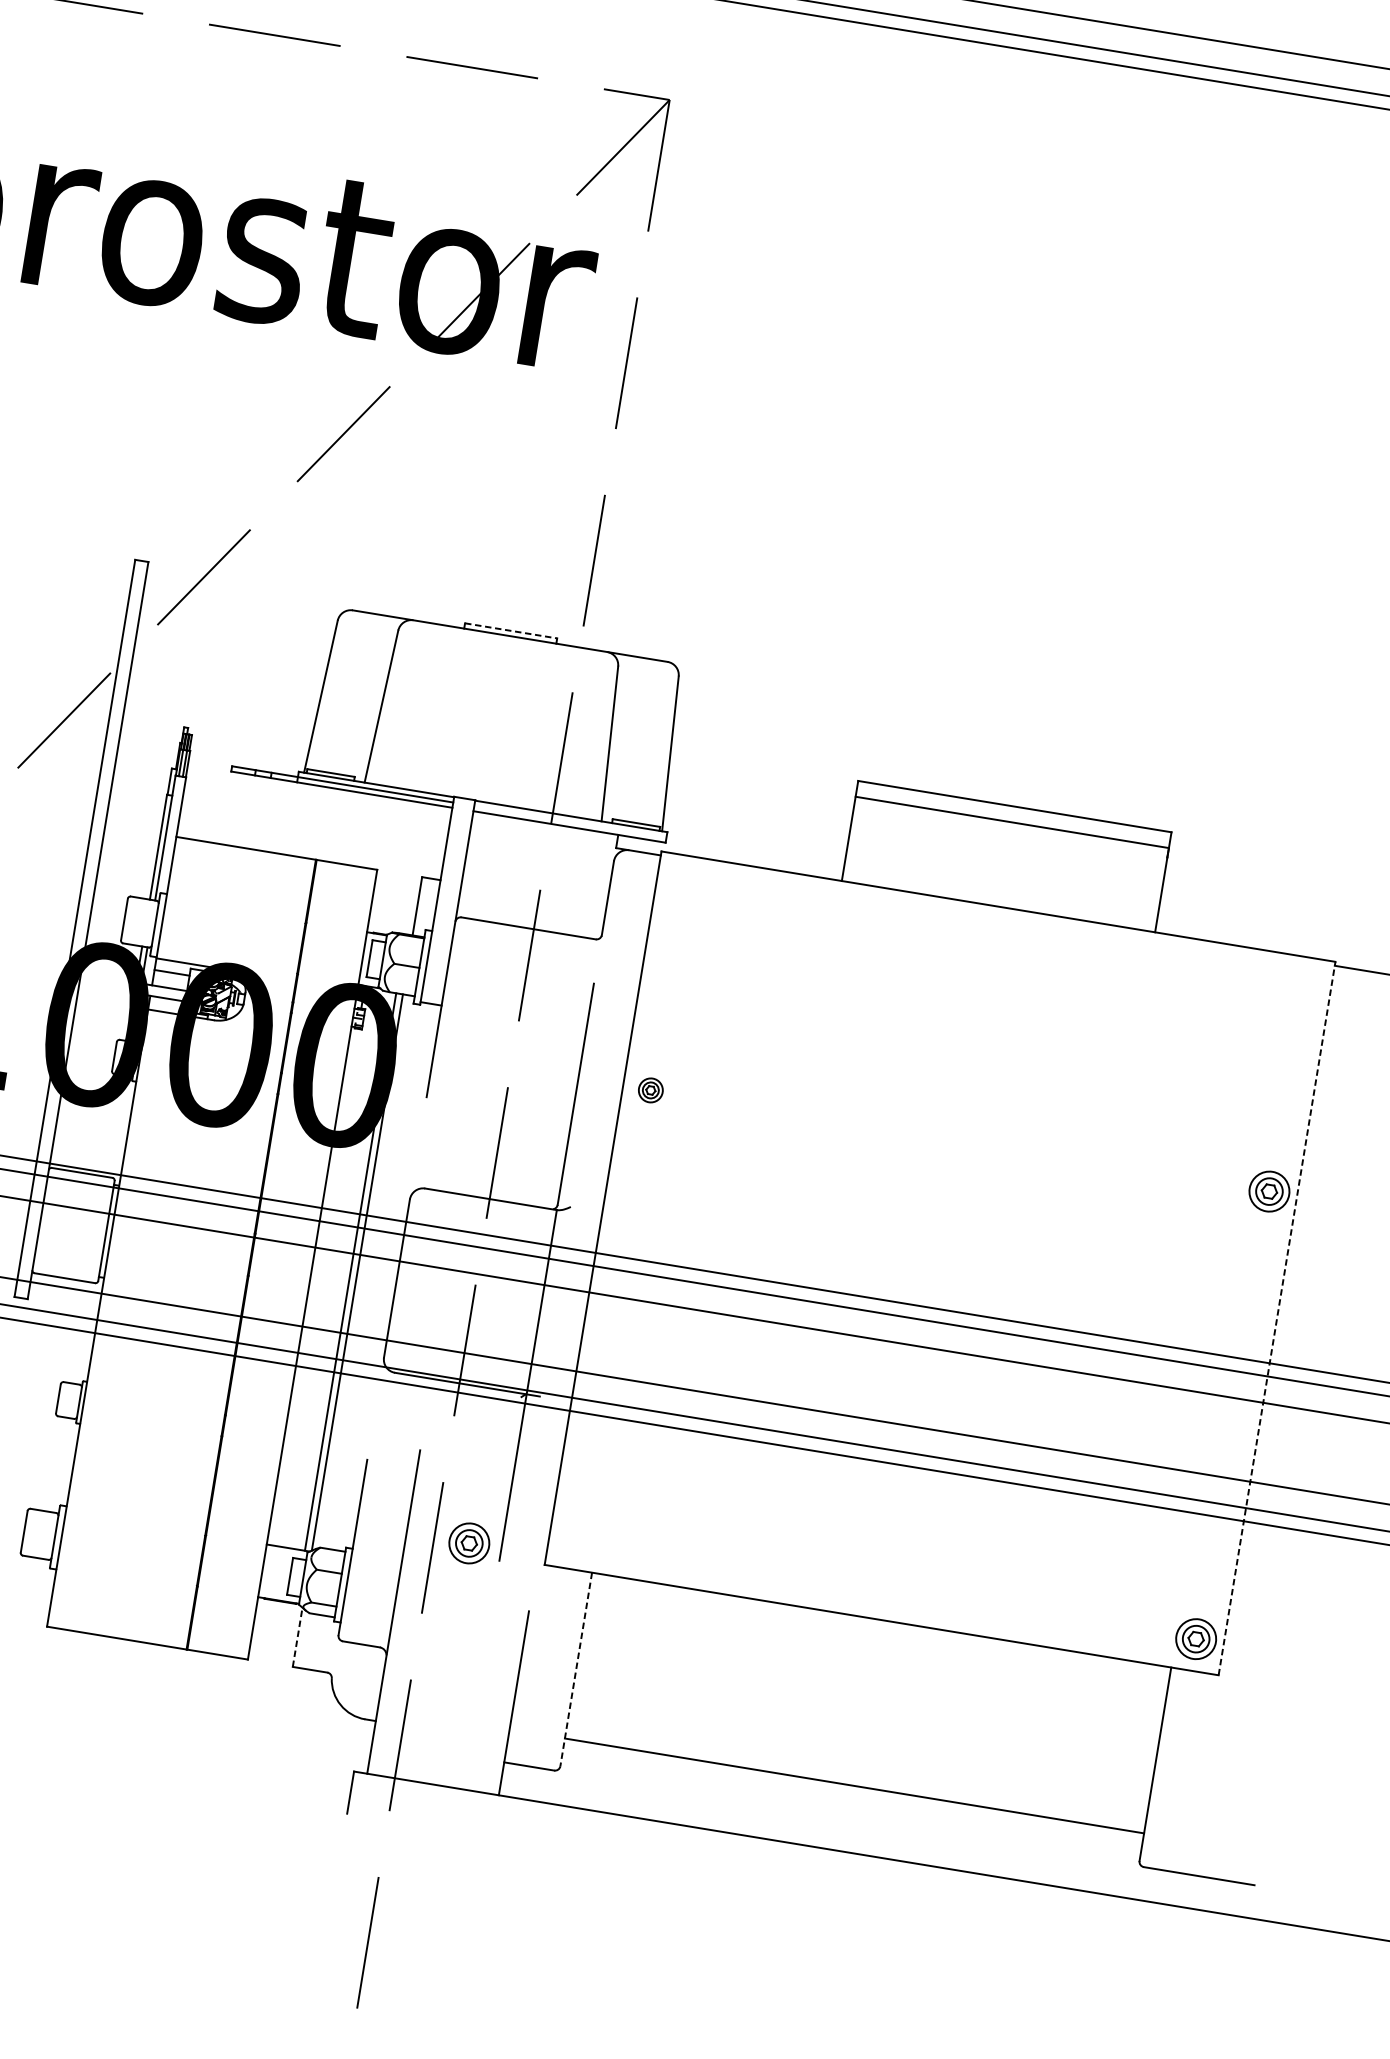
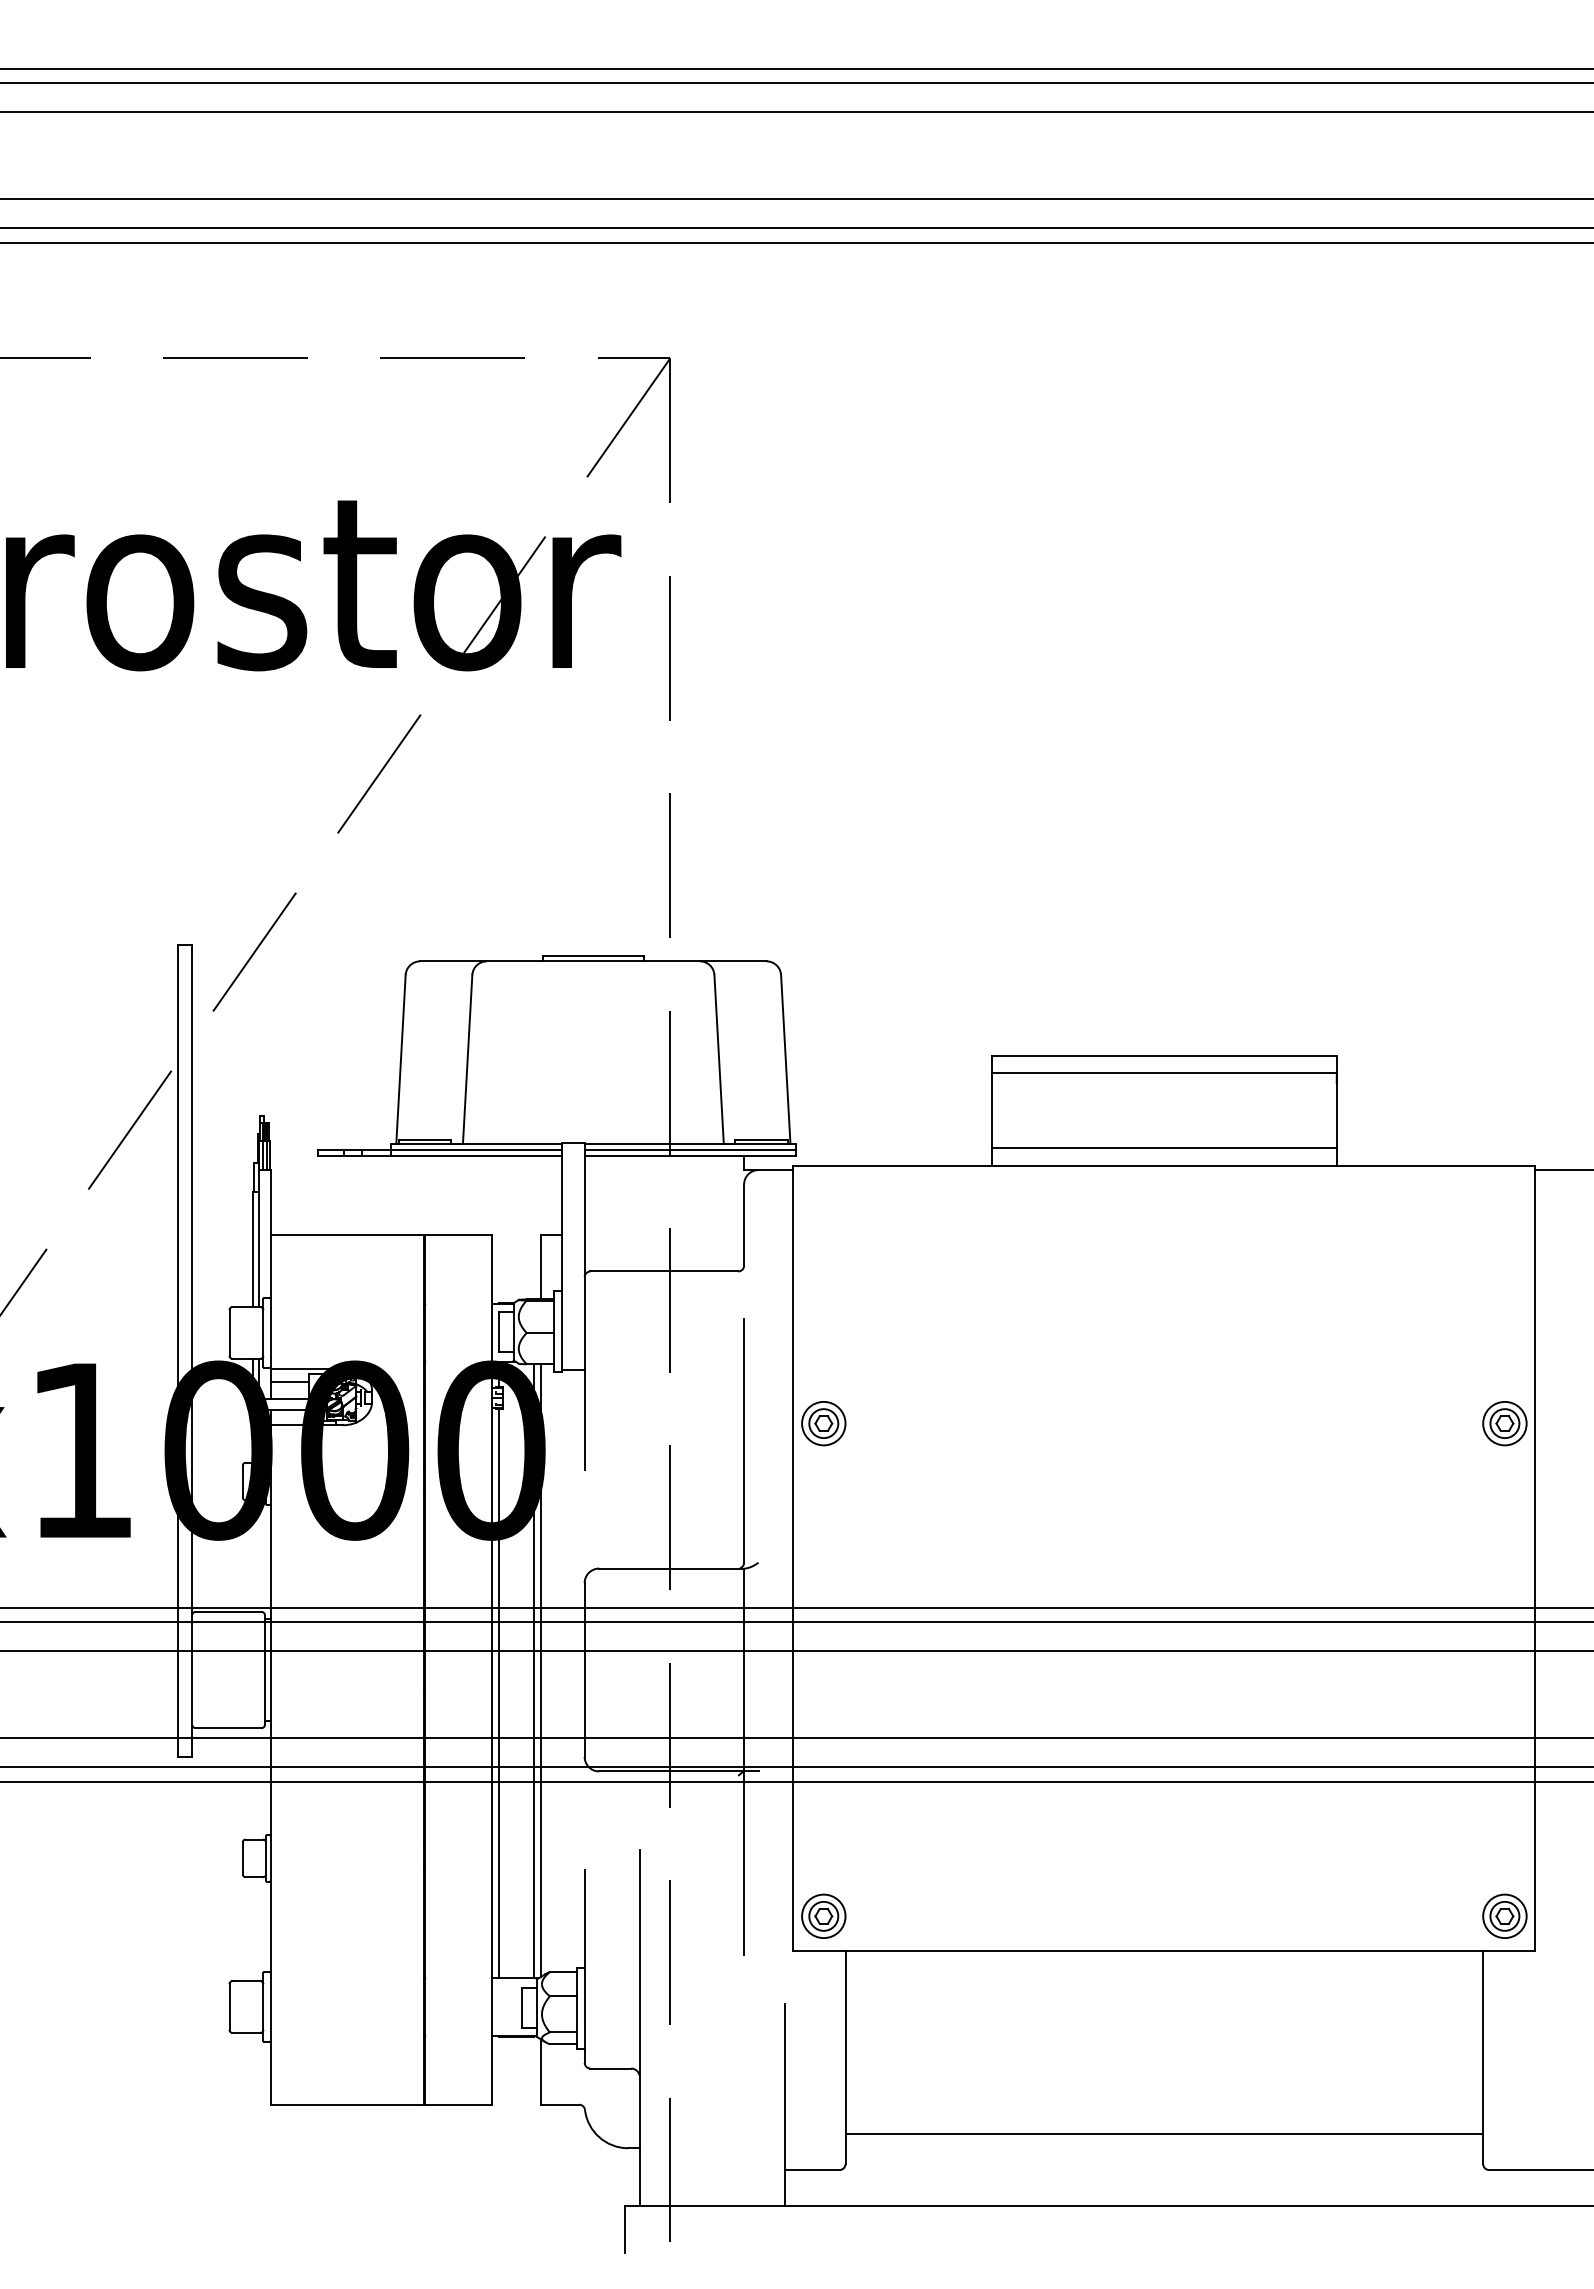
line: (511, 630) -> (593, 955), dashed -> solid
line: (570, 821) -> (690, 1149), added
line: (1000, 890) -> (1163, 1148), added
part: (650, 1090) -> (823, 1423), size x1.67
line: (316, 1287) -> (499, 1693), added
line: (1277, 1318) -> (1535, 1558), dashed -> solid
part: (469, 1542) -> (823, 1915), moved
line: (297, 1637) -> (541, 2072), dashed -> solid
line: (576, 1669) -> (845, 2057), dashed -> solid

